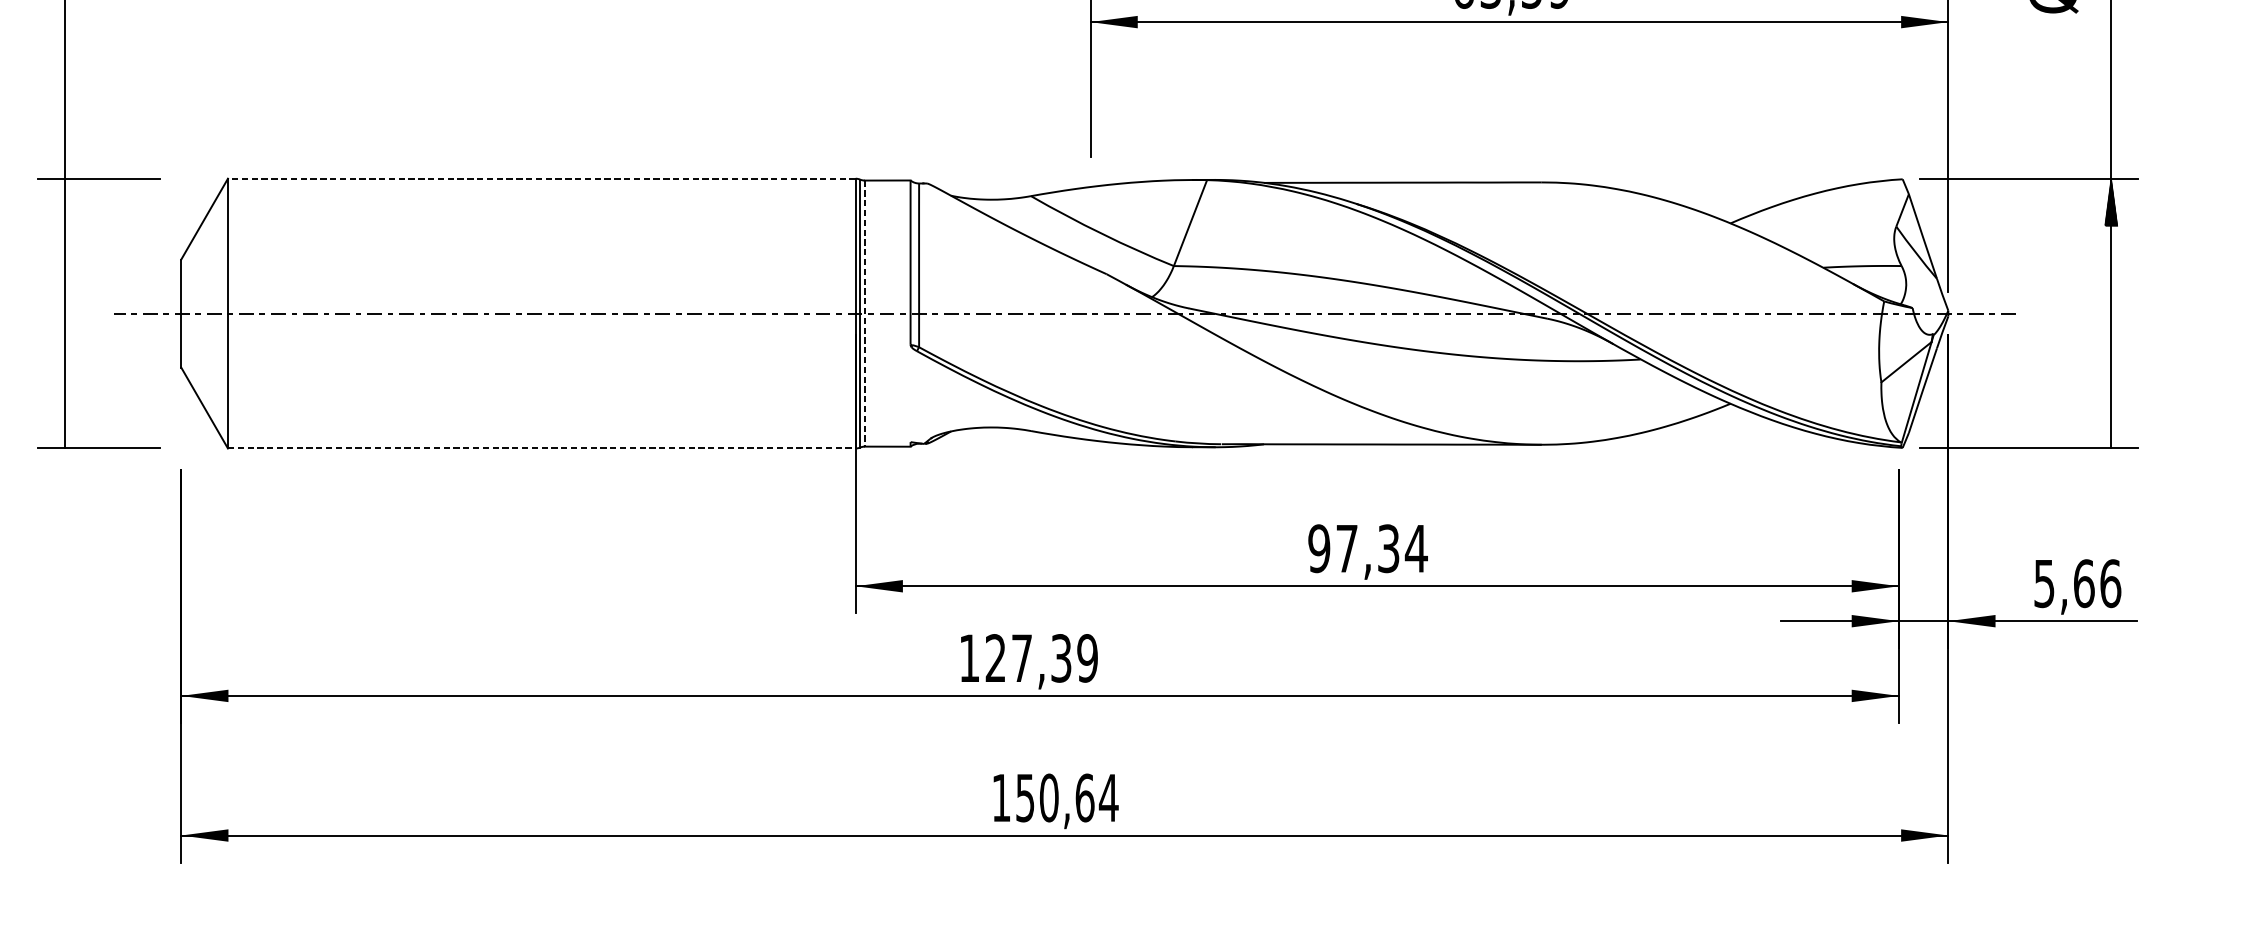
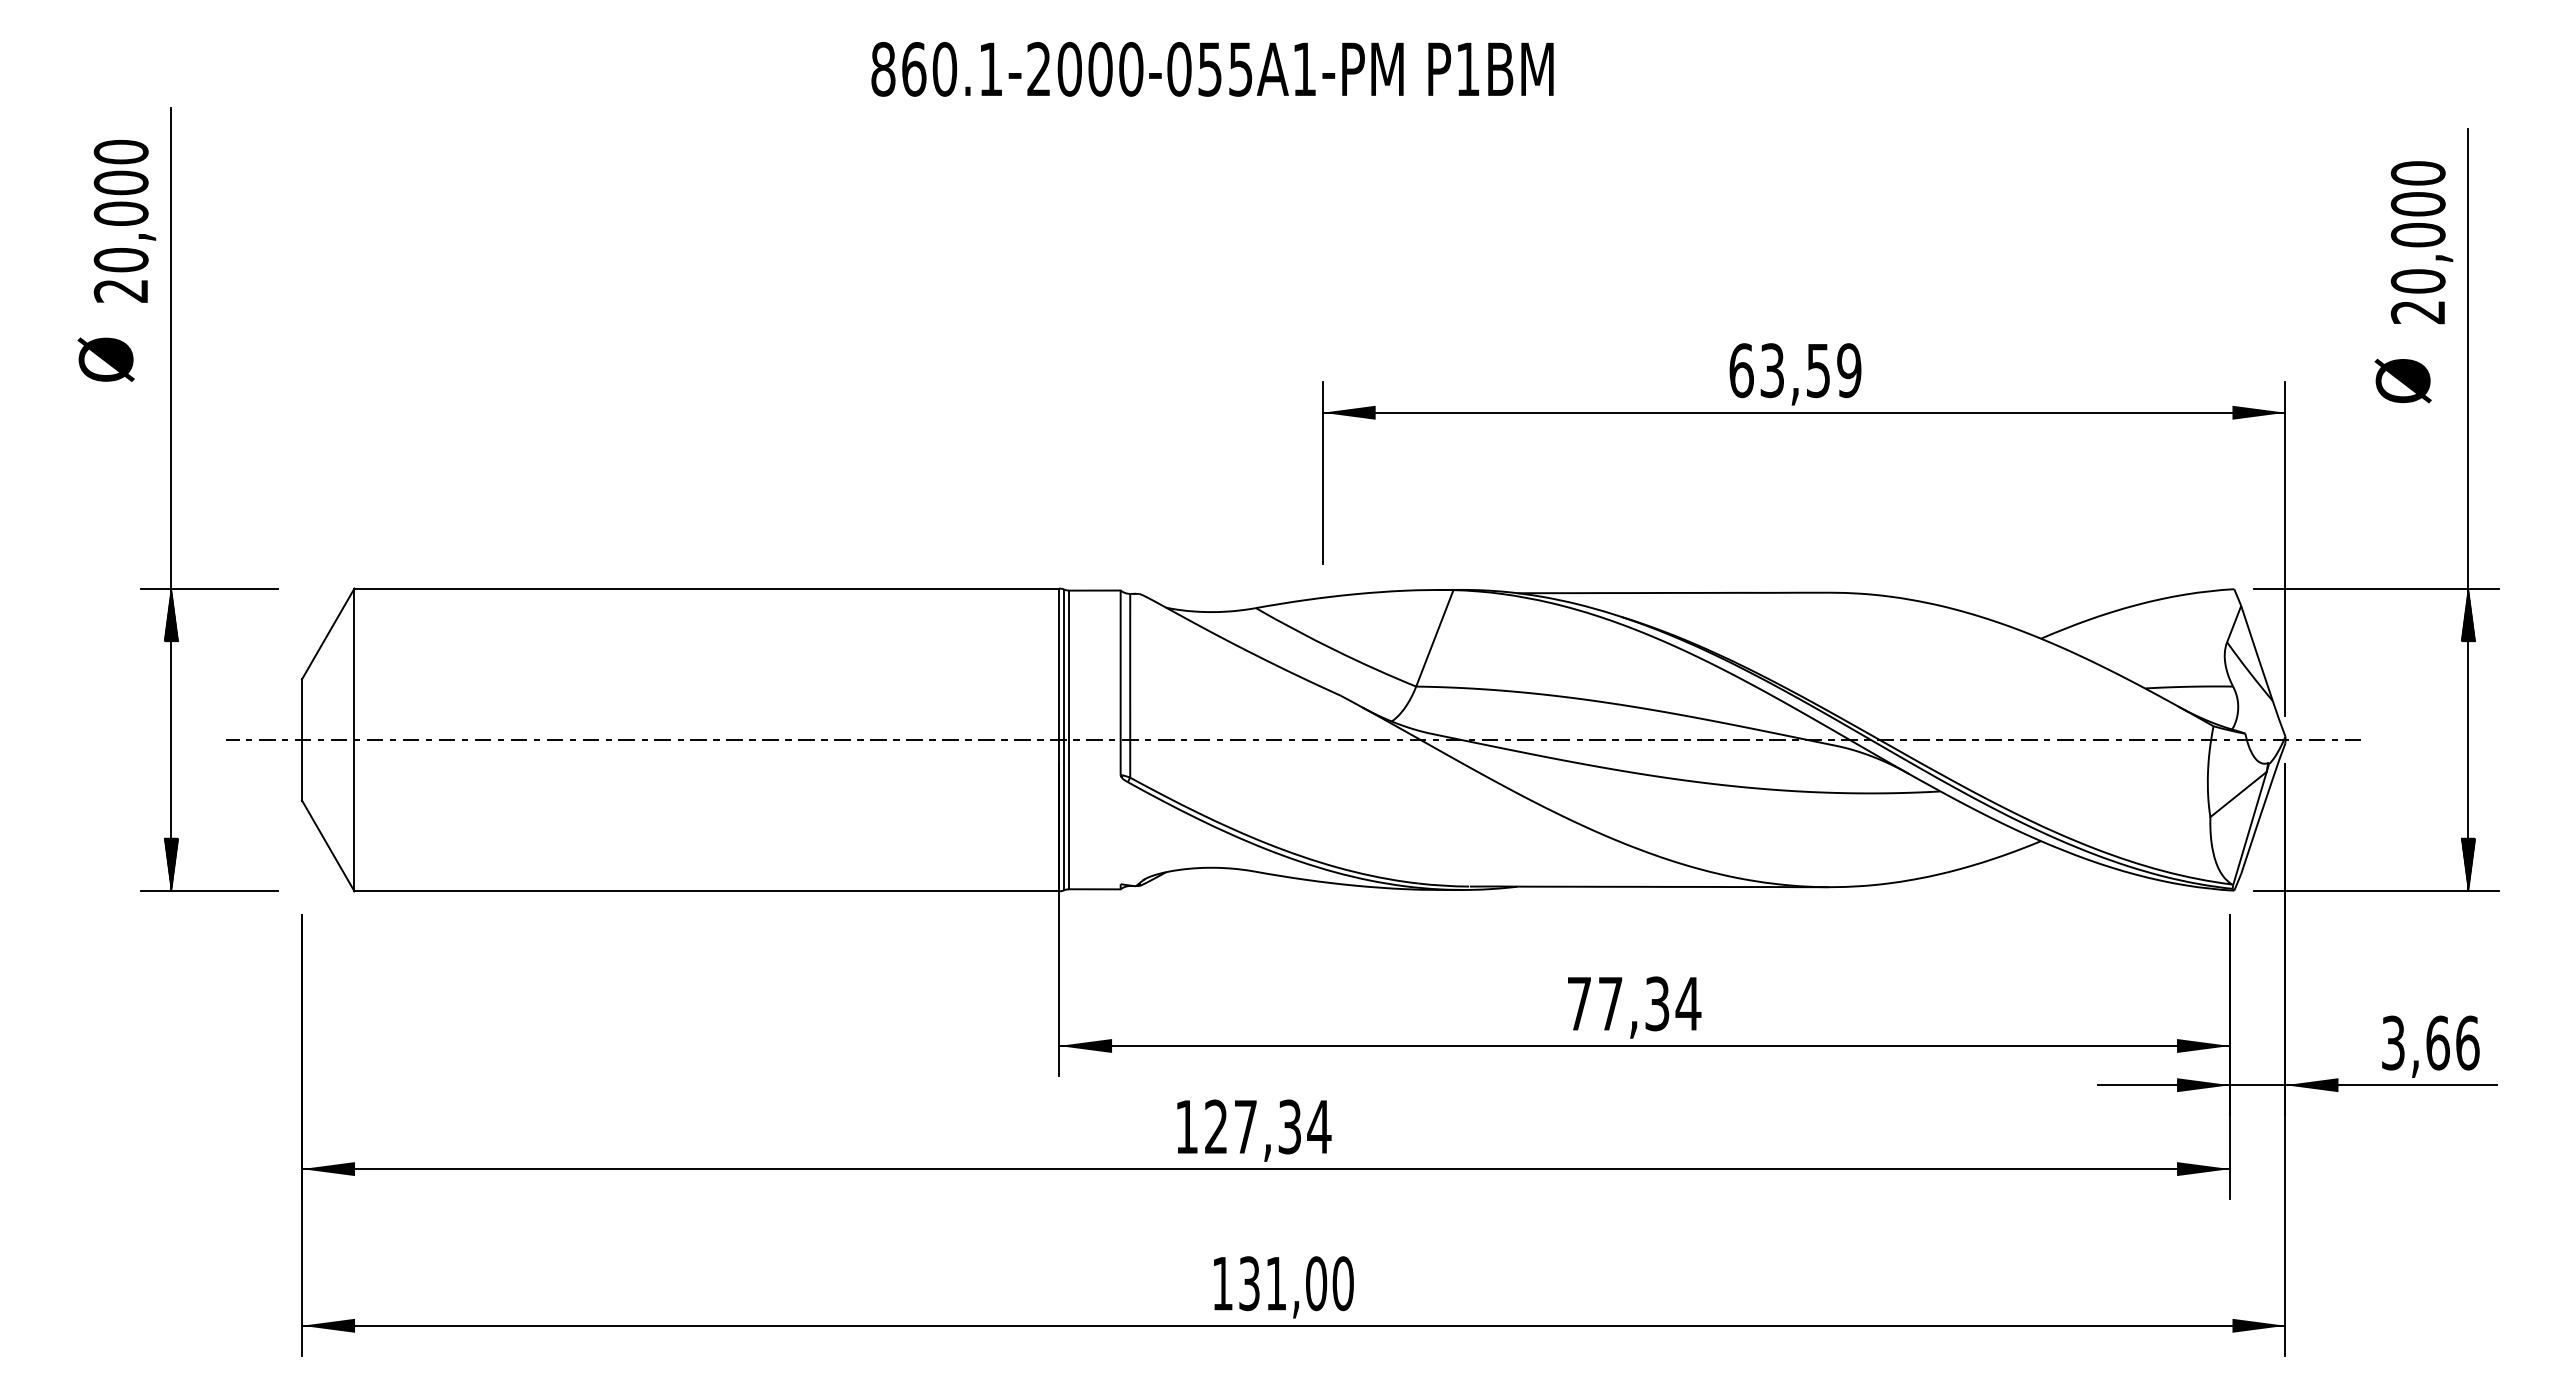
line: (541, 178) -> (706, 588), dashed -> solid
hatch: (64, 201) -> (171, 614), added
line: (865, 314) -> (1069, 740), dashed -> solid
hatch: (64, 424) -> (171, 864), added
hatch: (2111, 424) -> (2468, 864), added
line: (542, 448) -> (707, 891), dashed -> solid
text: (1319, 548) -> (1579, 1003), 97,34 -> 77,34
text: (2044, 583) -> (2393, 1042), 5,66 -> 3,66
text: (1087, 657) -> (1319, 1126), 127,39 -> 127,34
text: (1067, 797) -> (1296, 1283), 150,64 -> 131,00

